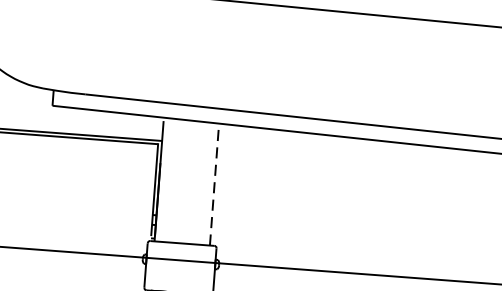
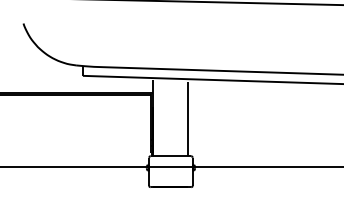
line: (214, 187) -> (188, 119), dashed -> solid

